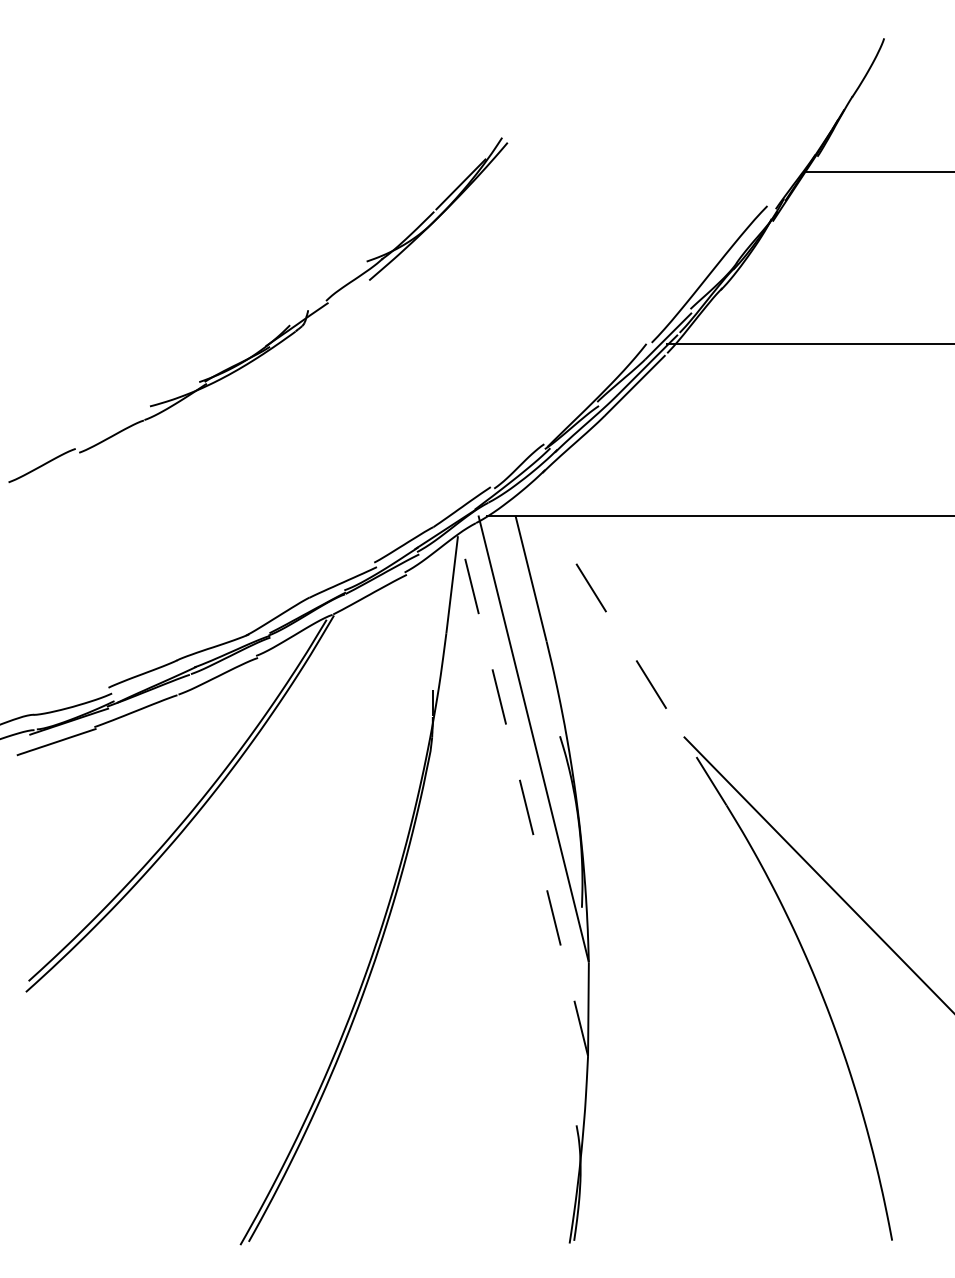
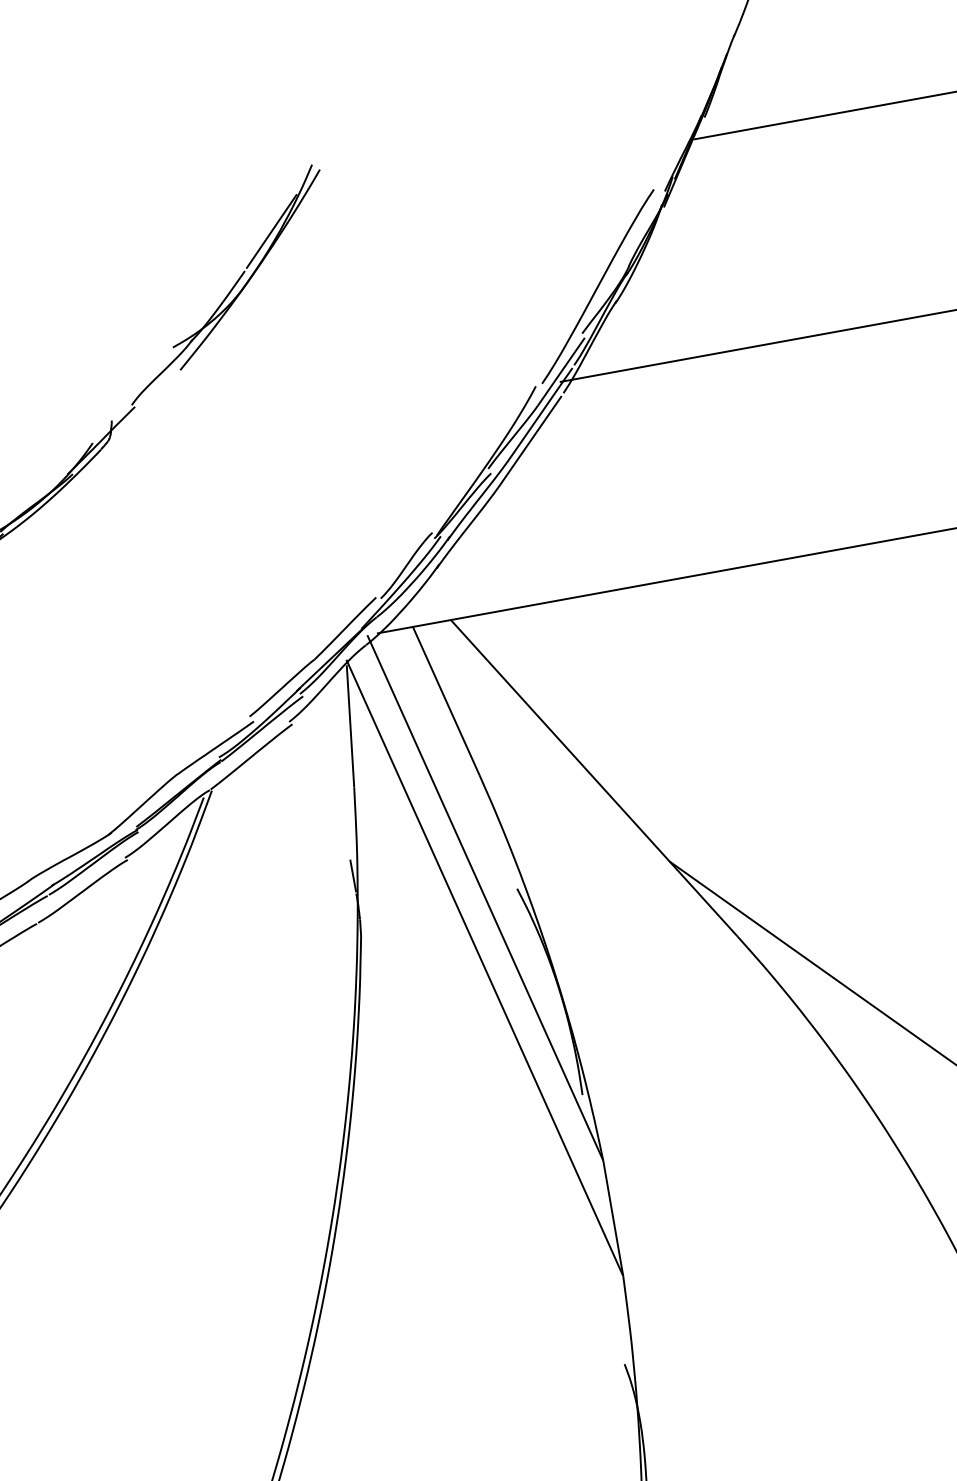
line: (636, 660) -> (594, 778), dashed -> solid
line: (523, 793) -> (485, 967), dashed -> solid

